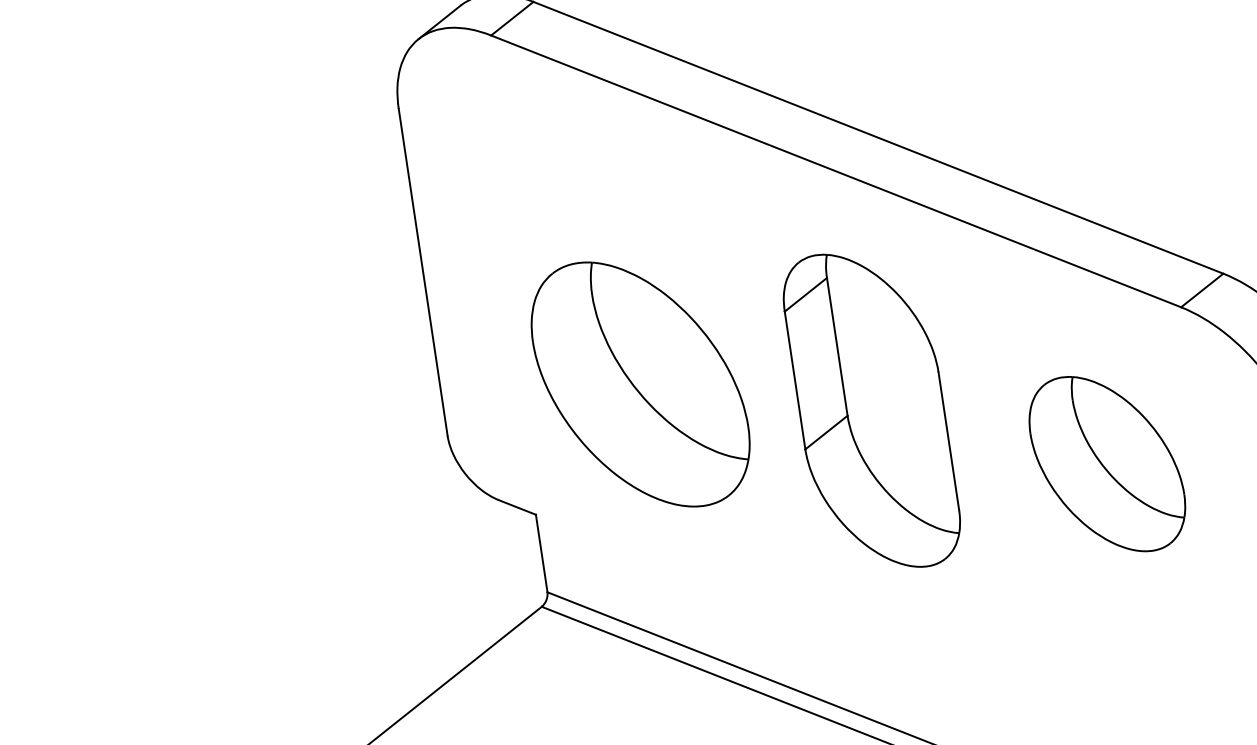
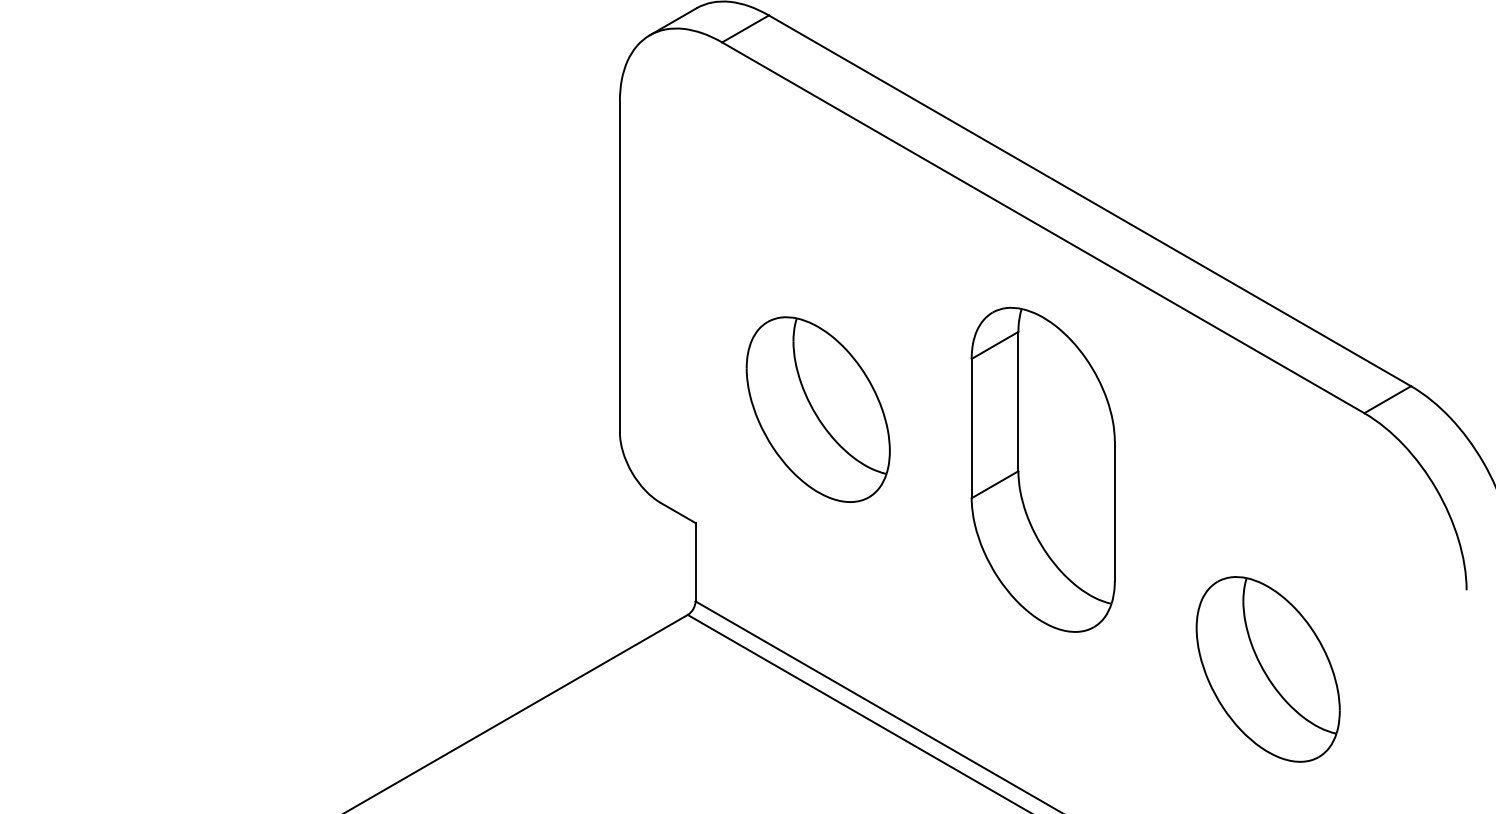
part: (639, 384) -> (817, 409), size x0.71
part: (1106, 464) -> (1267, 669), moved

